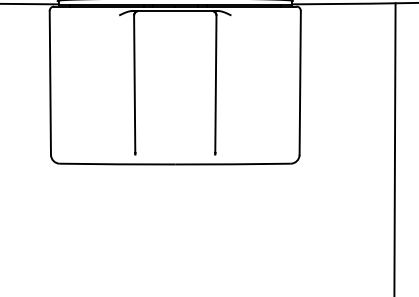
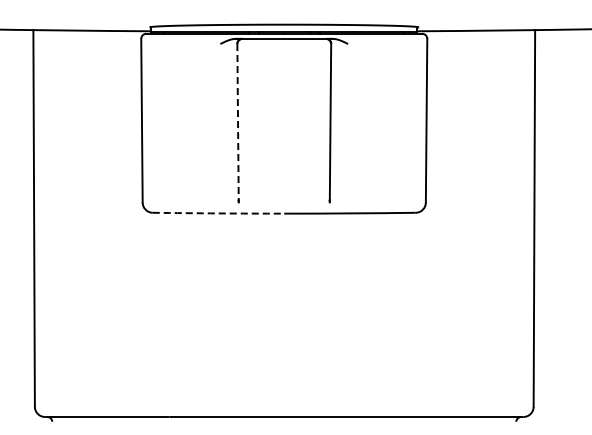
line: (135, 84) -> (238, 122), solid -> dashed
arc: (117, 164) -> (218, 213), solid -> dashed

